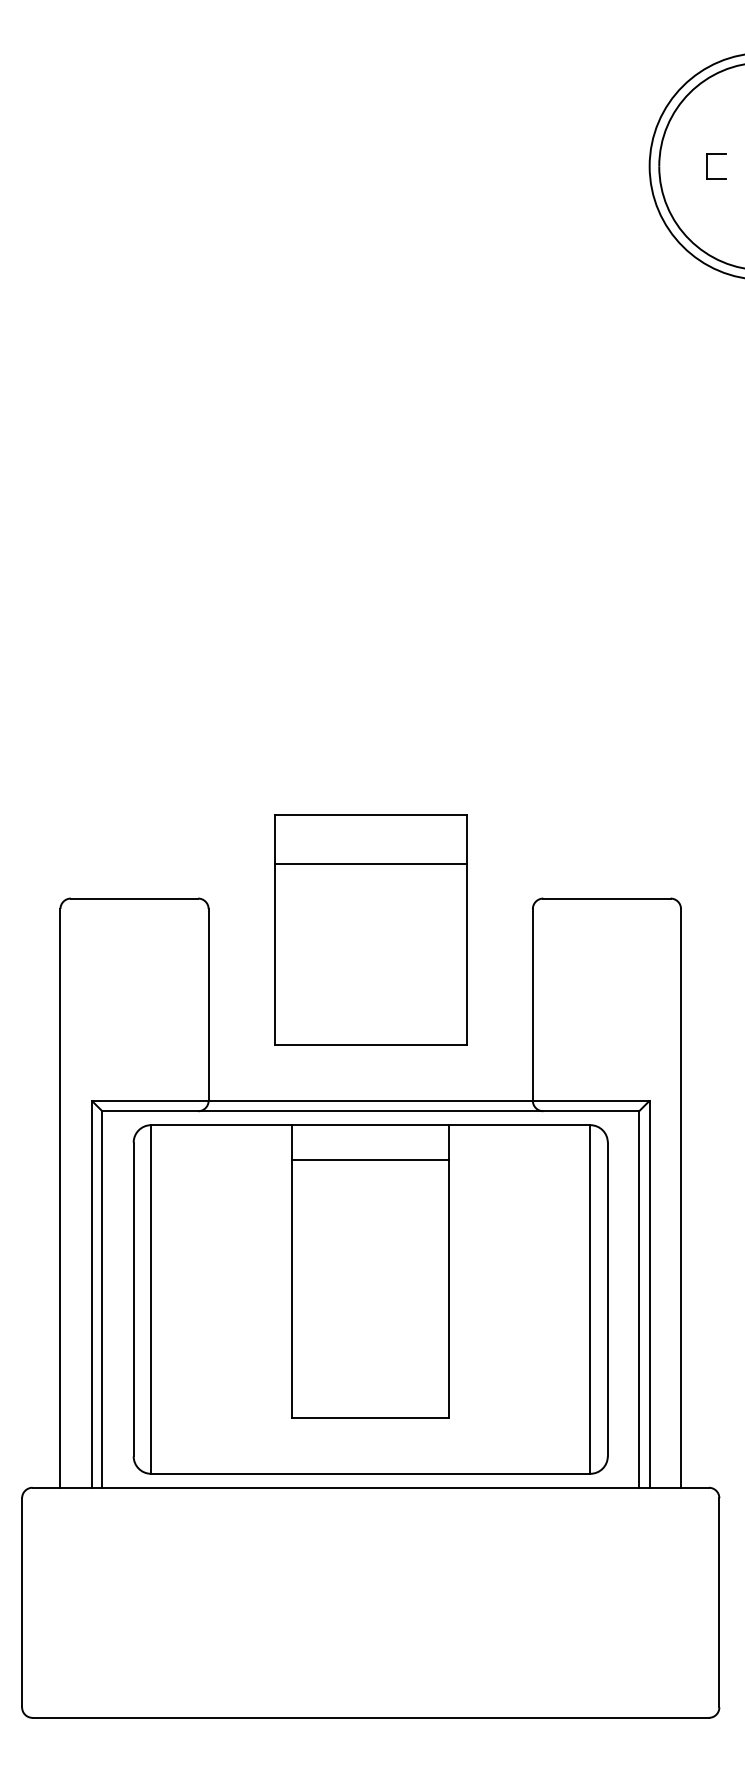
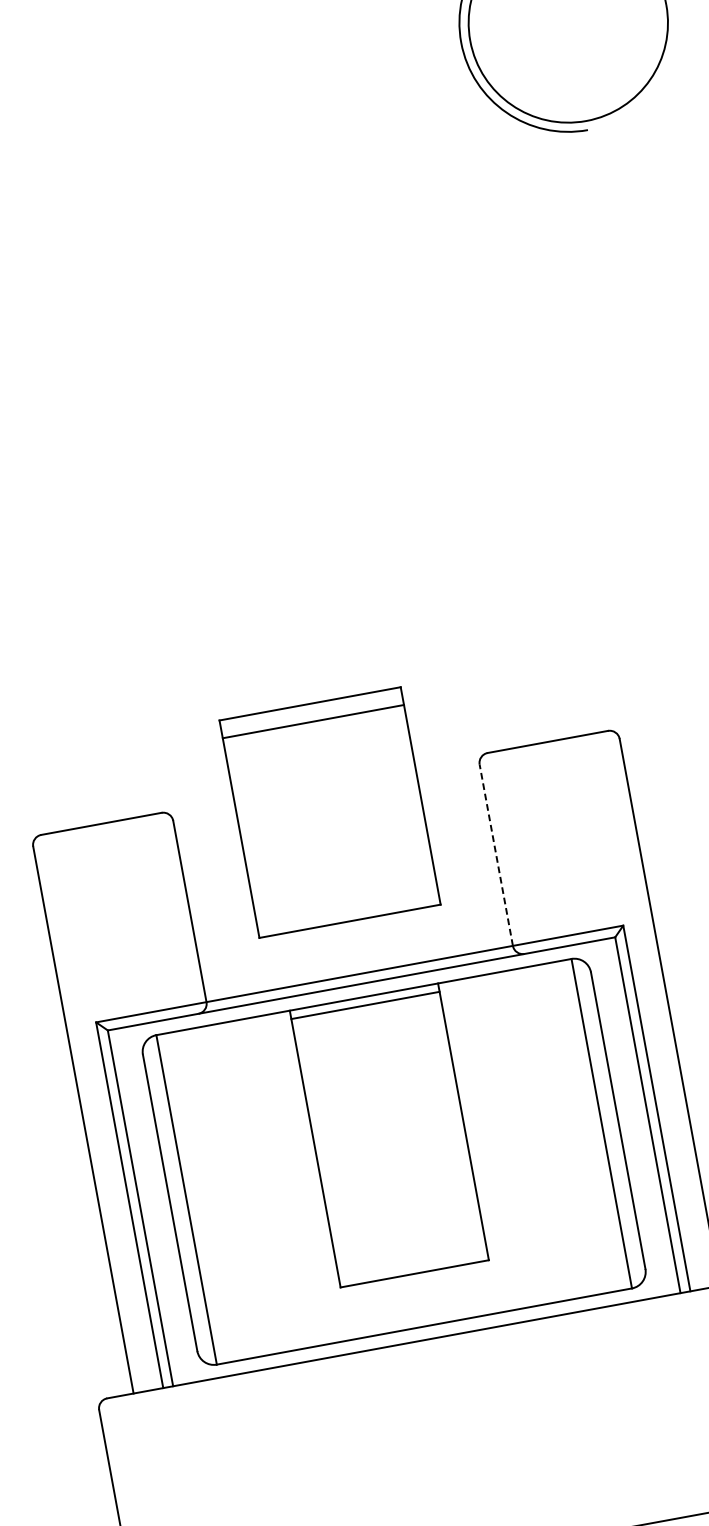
part: (707, 166) -> (515, 32), removed
line: (370, 863) -> (313, 721), moved
line: (532, 1004) -> (495, 854), solid -> dashed
line: (370, 1160) -> (365, 1005), moved

